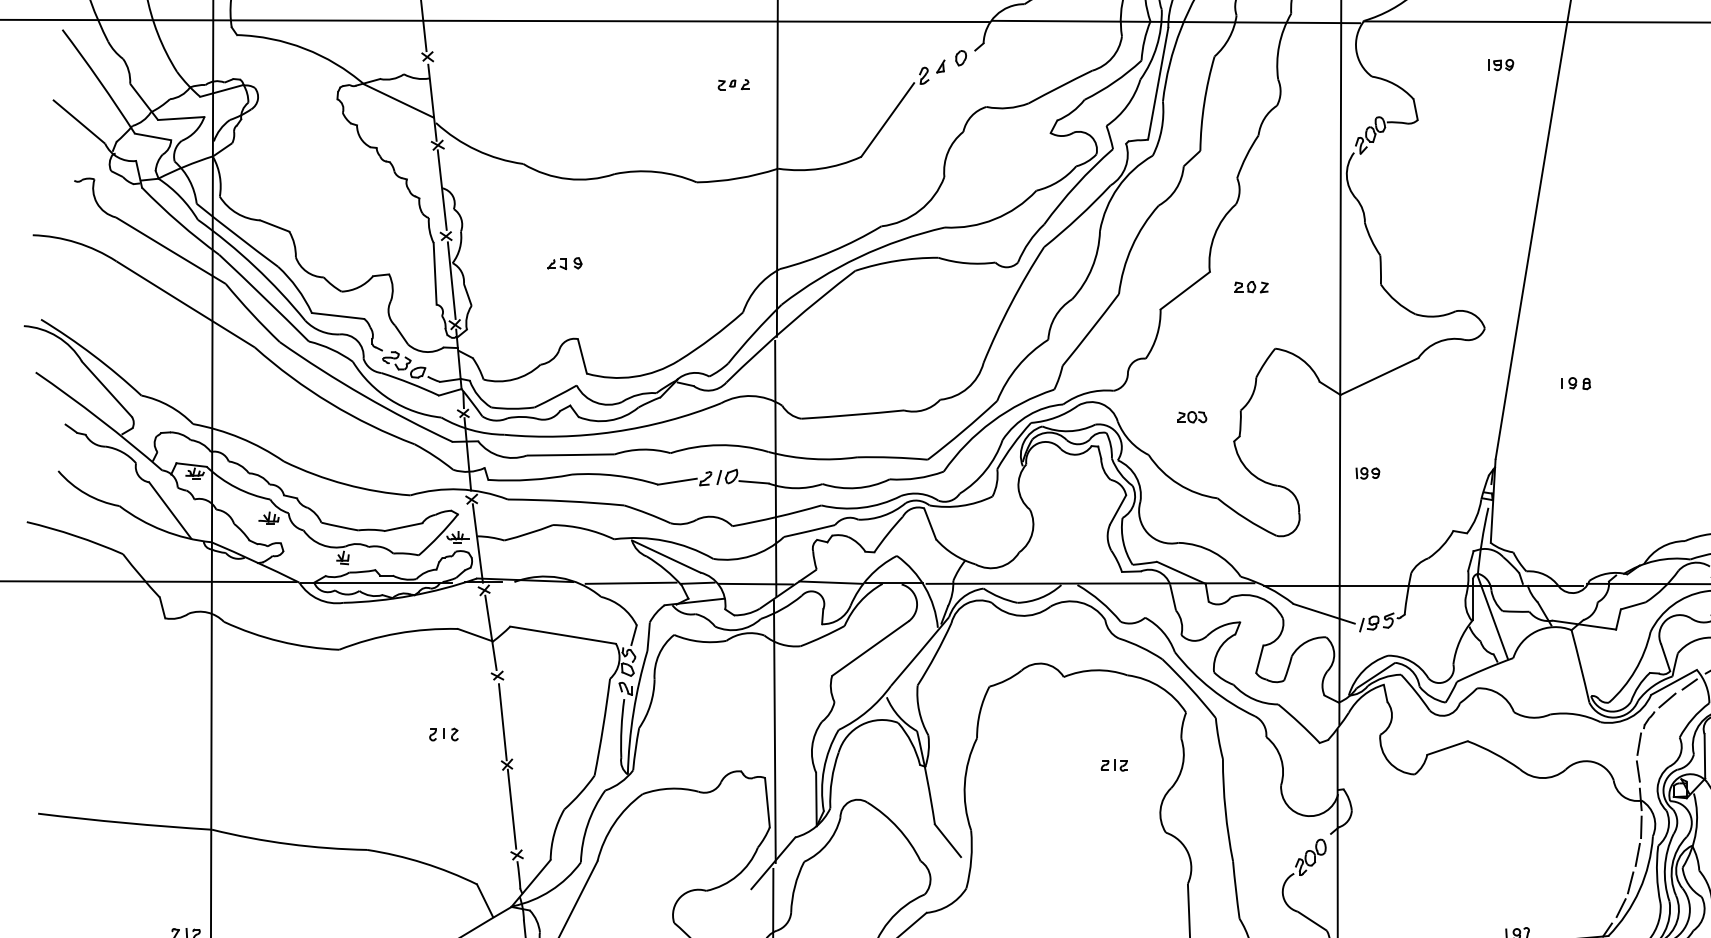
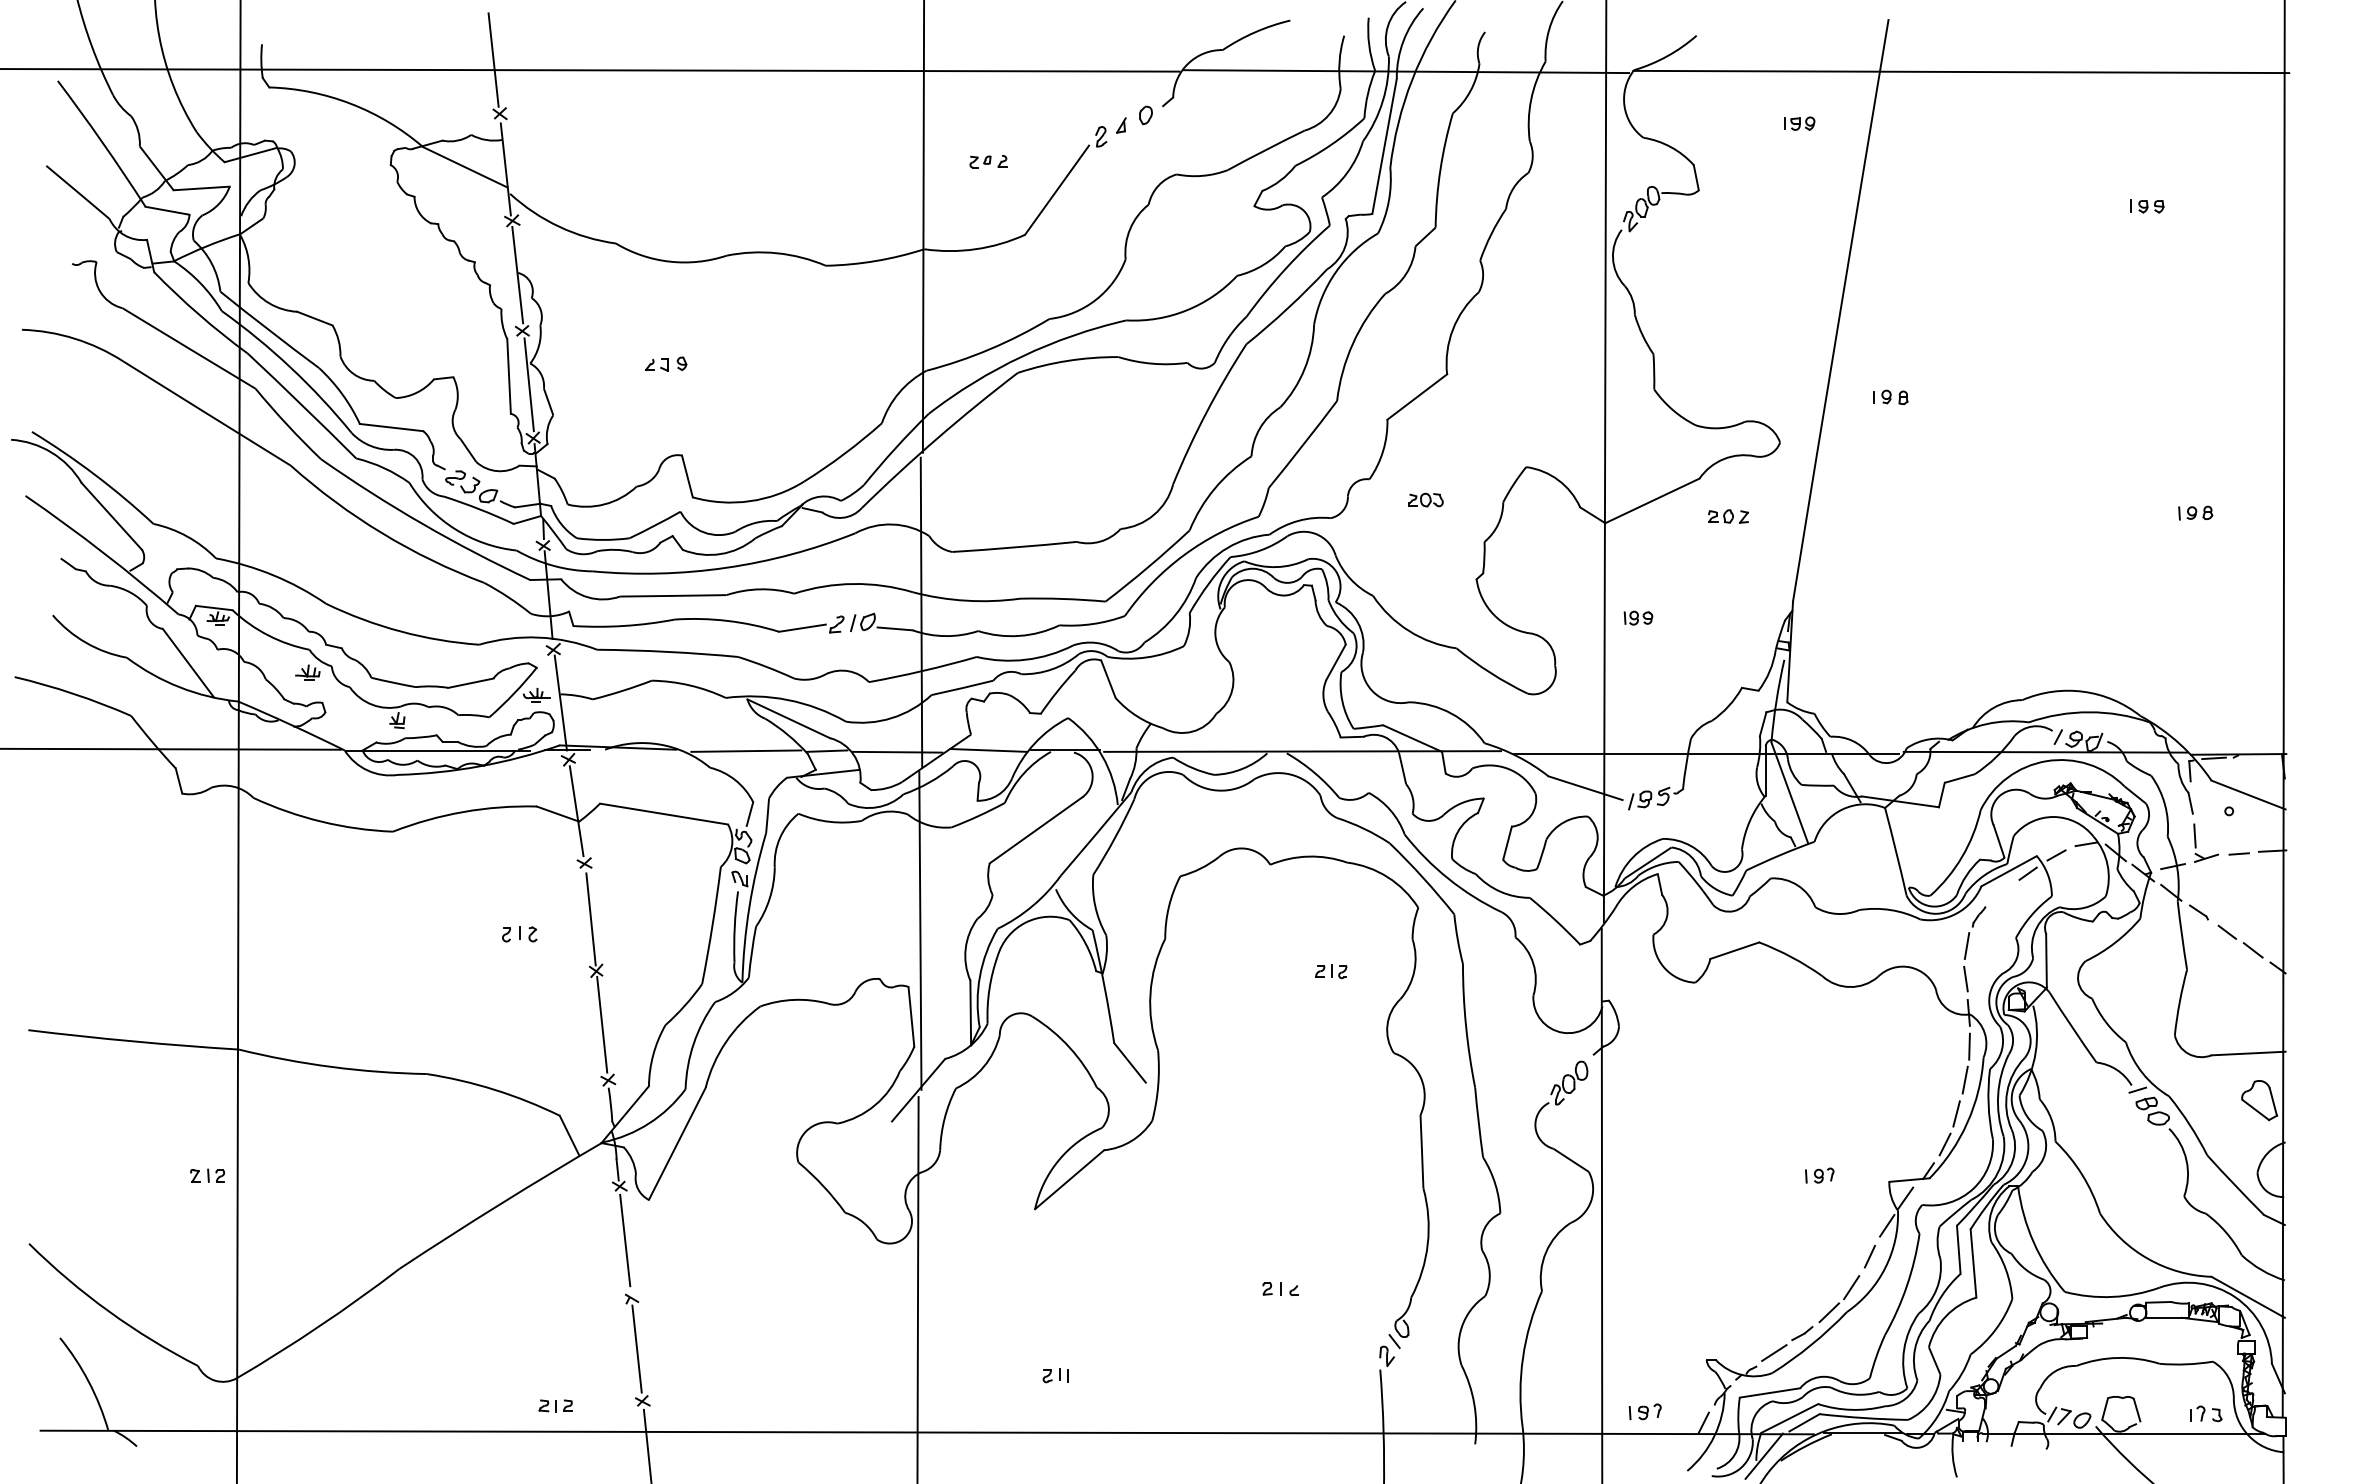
part: (733, 84) -> (988, 161), moved
part: (1251, 287) -> (1728, 516), moved
part: (1576, 383) -> (1890, 397), moved
part: (1192, 416) -> (1425, 499), moved
line: (1666, 699) -> (2000, 892), removed

